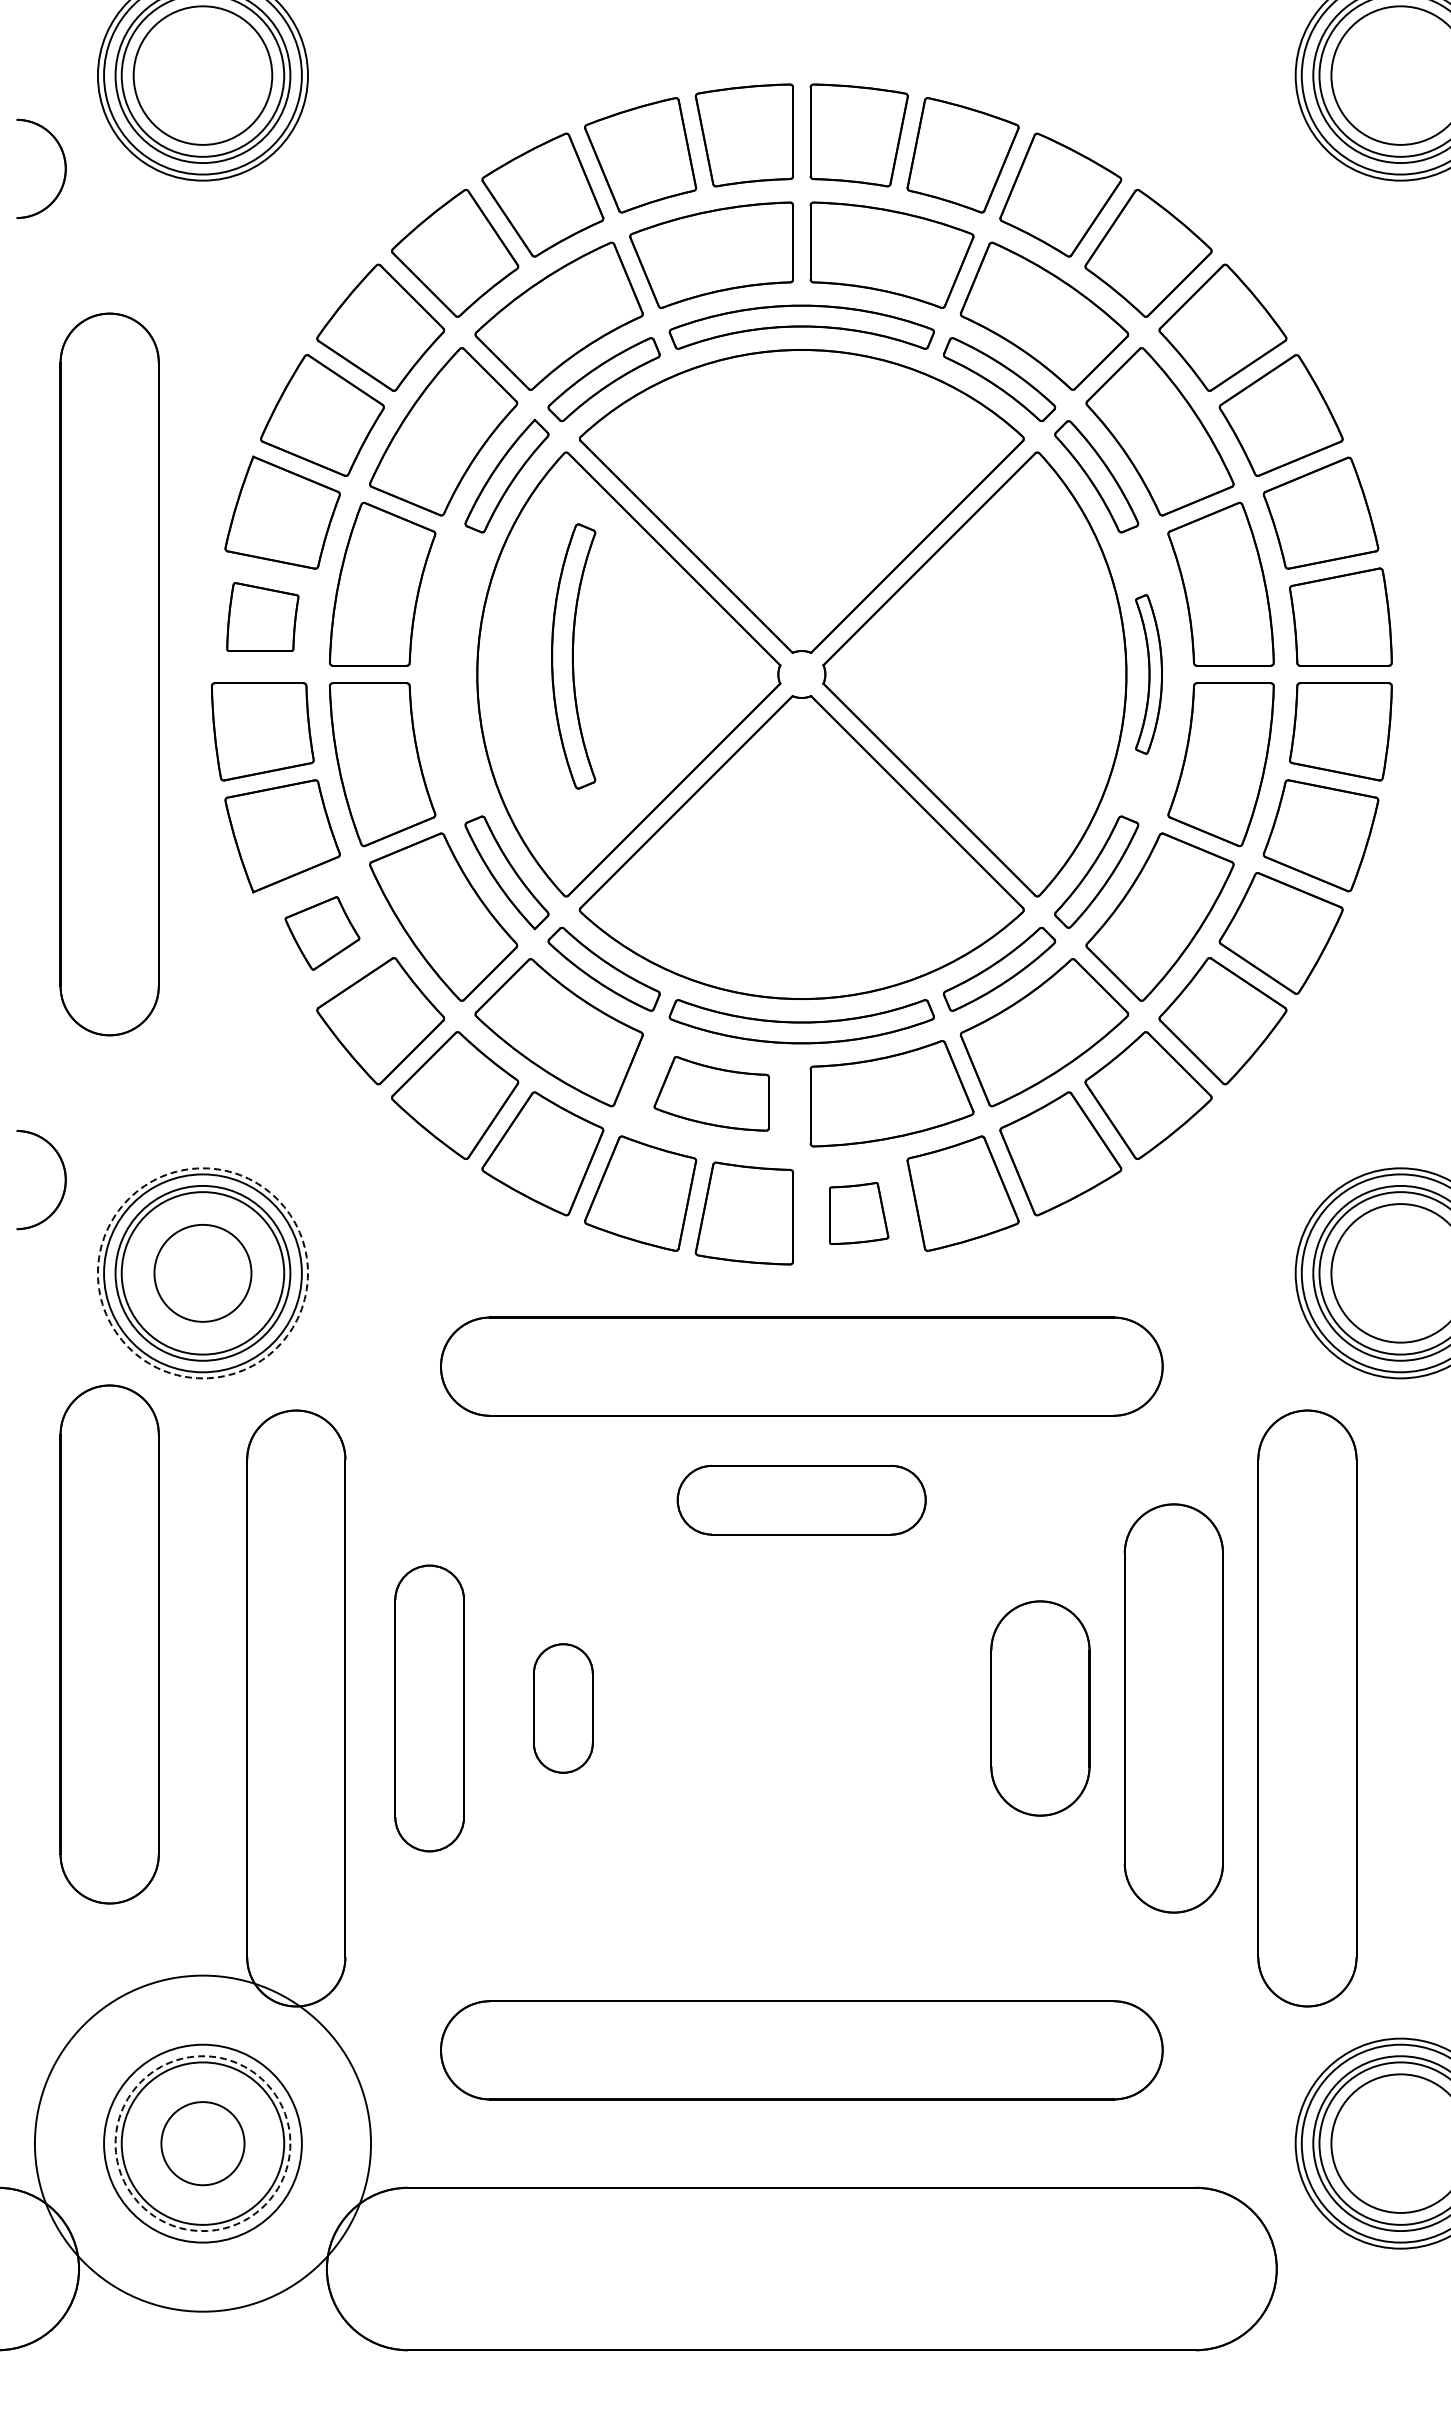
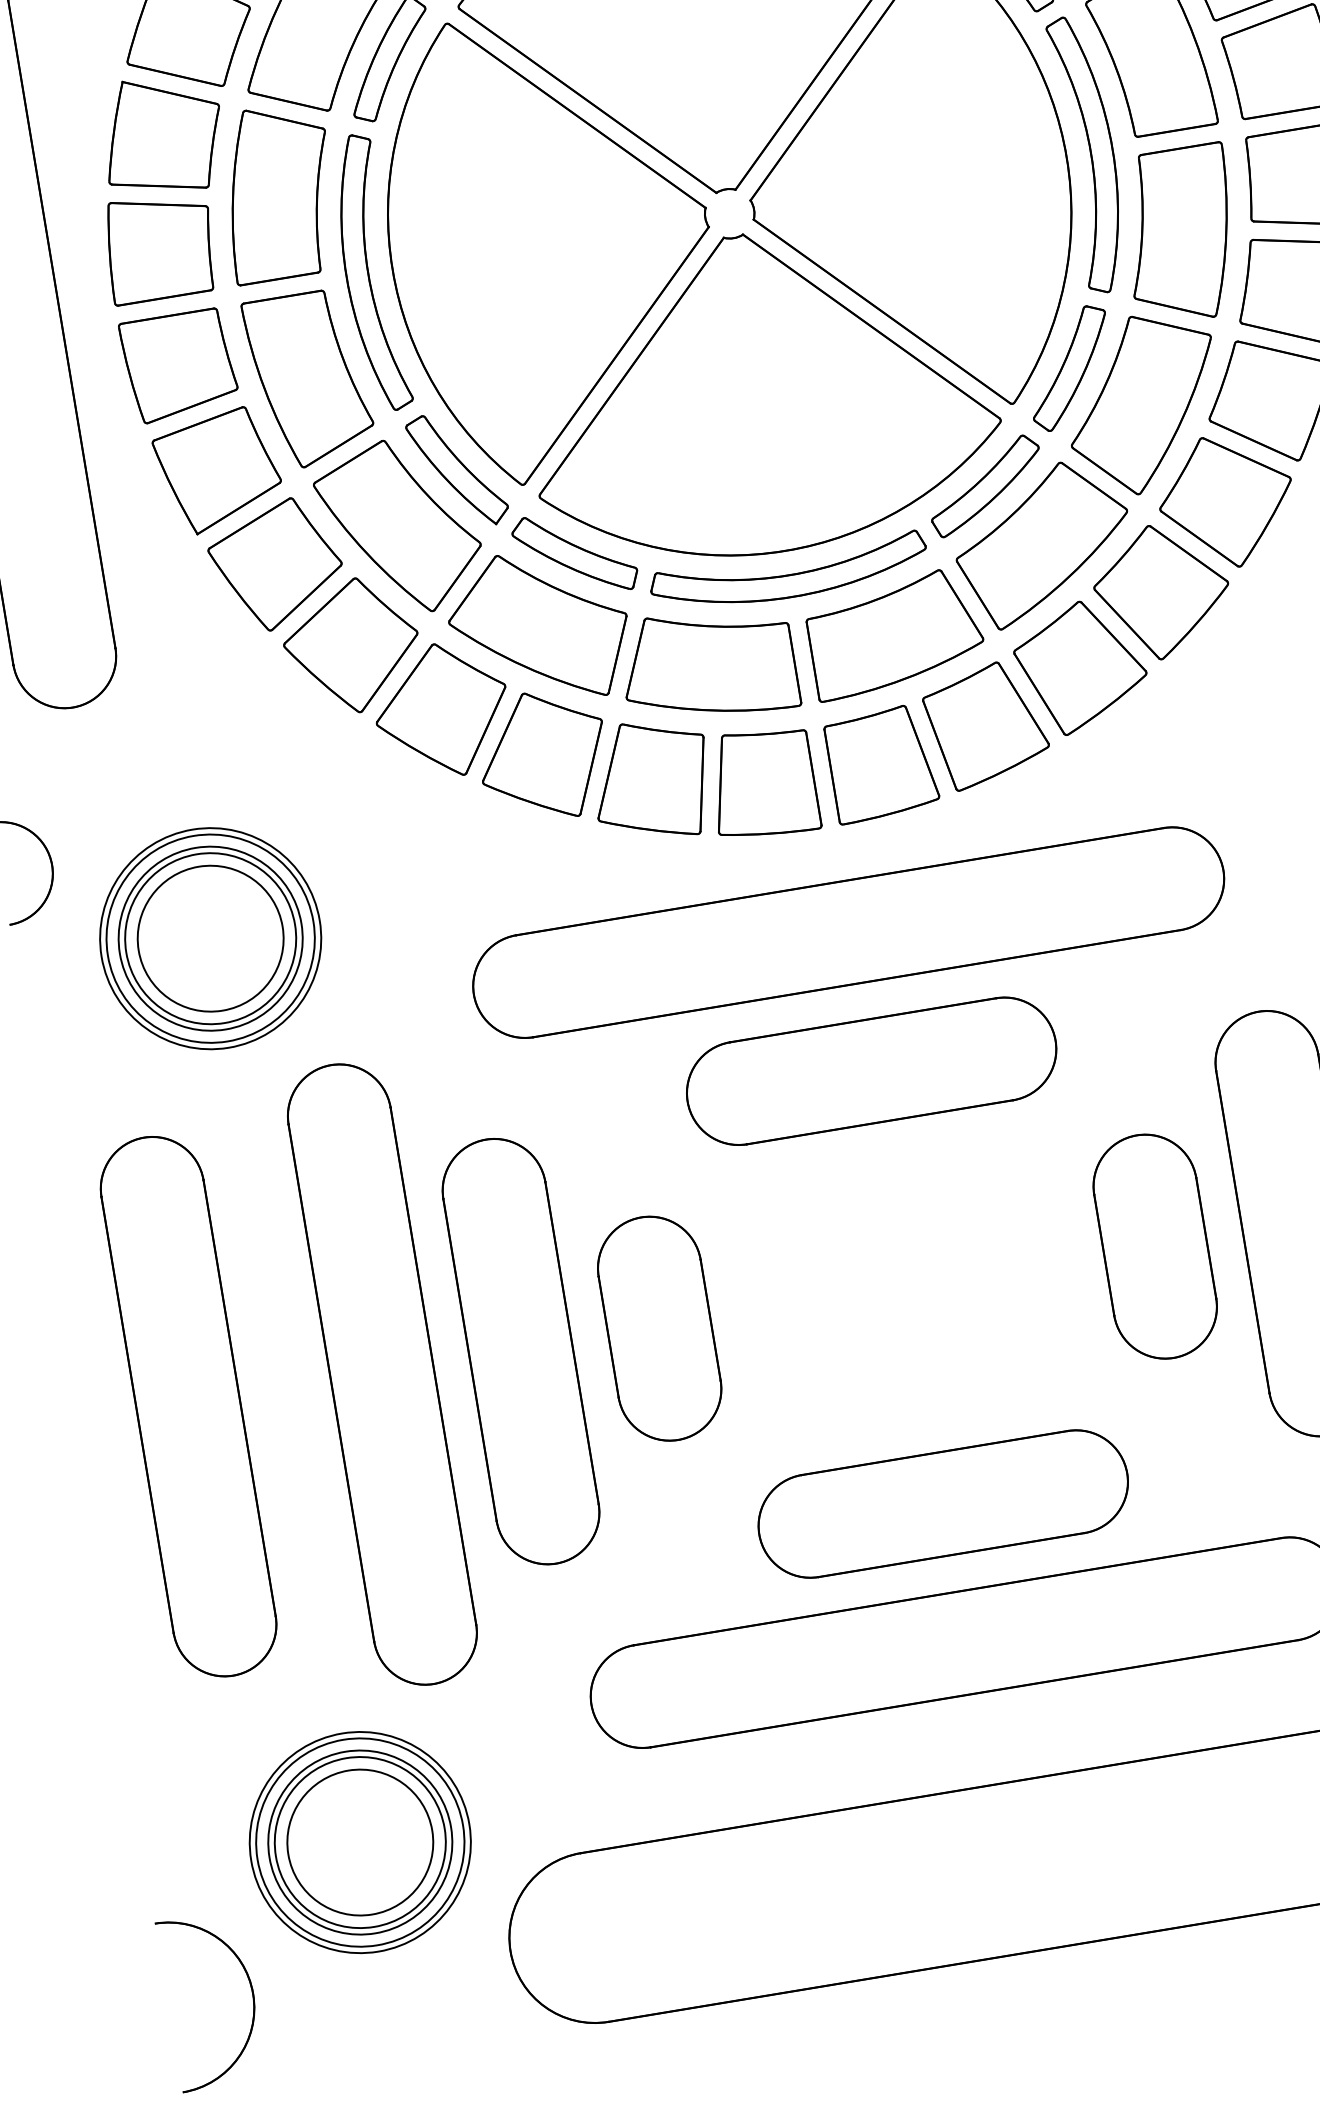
part: (262, 616) -> (159, 246), size x1.43
part: (573, 656) -> (368, 273), moved
part: (1148, 674) -> (1089, 154), size x1.67
part: (322, 933) -> (276, 565), size x1.67
part: (711, 1093) -> (707, 664), size x1.43
part: (858, 1213) -> (881, 763), size x1.67
circle: (202, 1273) -> (210, 938), dashed -> solid
circle: (202, 1273) -> (210, 938), size x1.43
part: (801, 1500) -> (871, 1071), size x1.43
part: (109, 1644) -> (188, 1406), moved
part: (429, 1708) -> (520, 1351), size x1.43
part: (563, 1708) -> (659, 1328), size x1.67
part: (801, 1916) -> (942, 1503), added
circle: (202, 2143) -> (359, 1842), dashed -> solid
circle: (202, 2143) -> (359, 1842), size x0.62
circle: (202, 2143) -> (359, 1842), size x1.67

